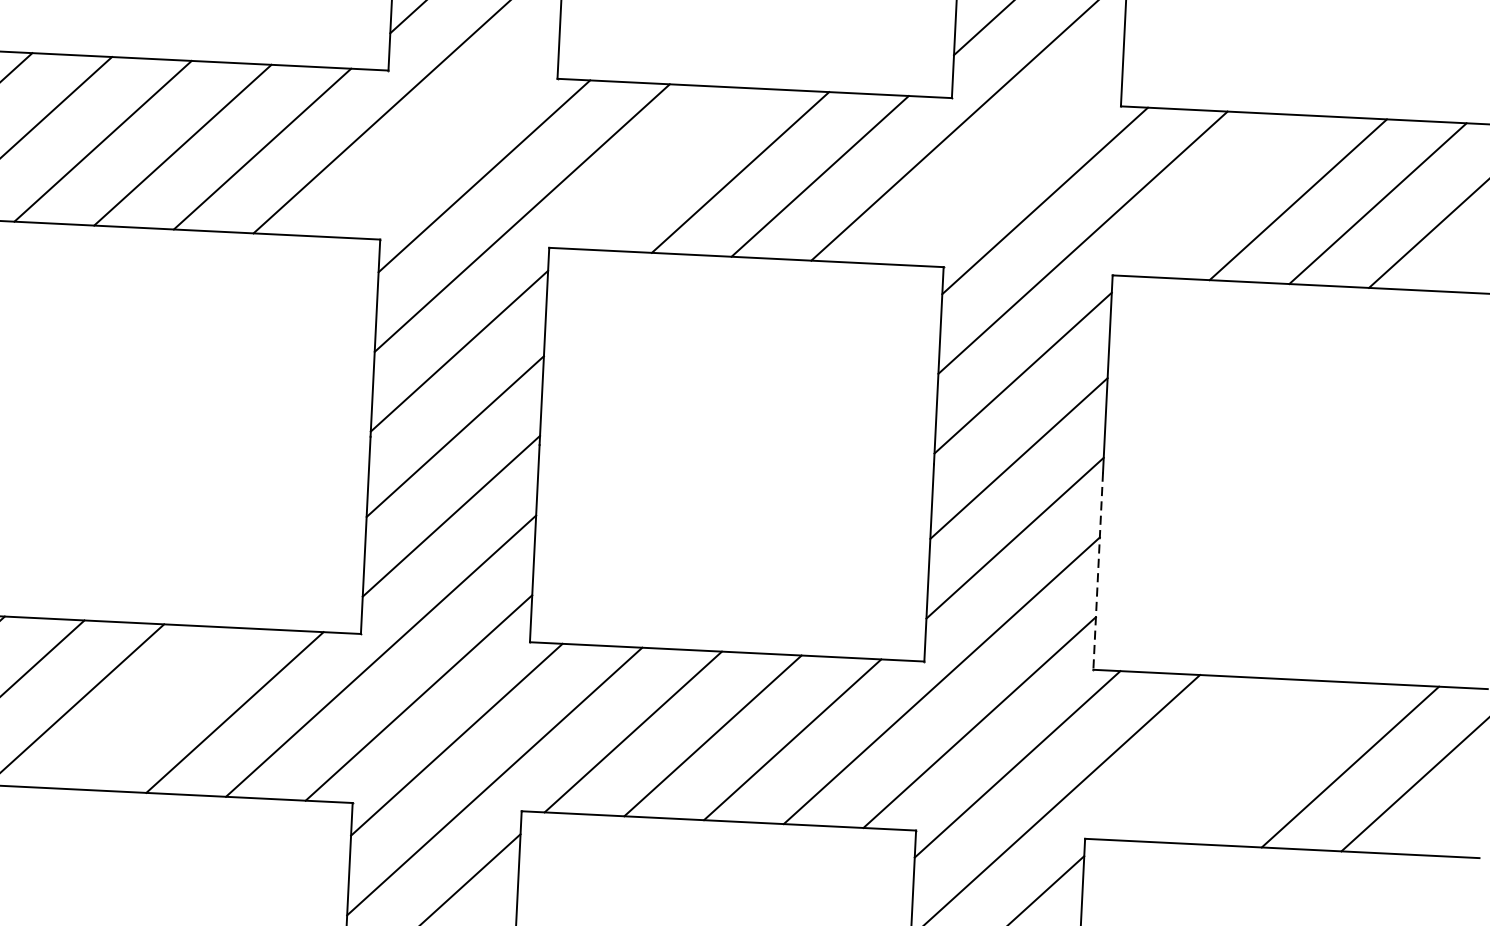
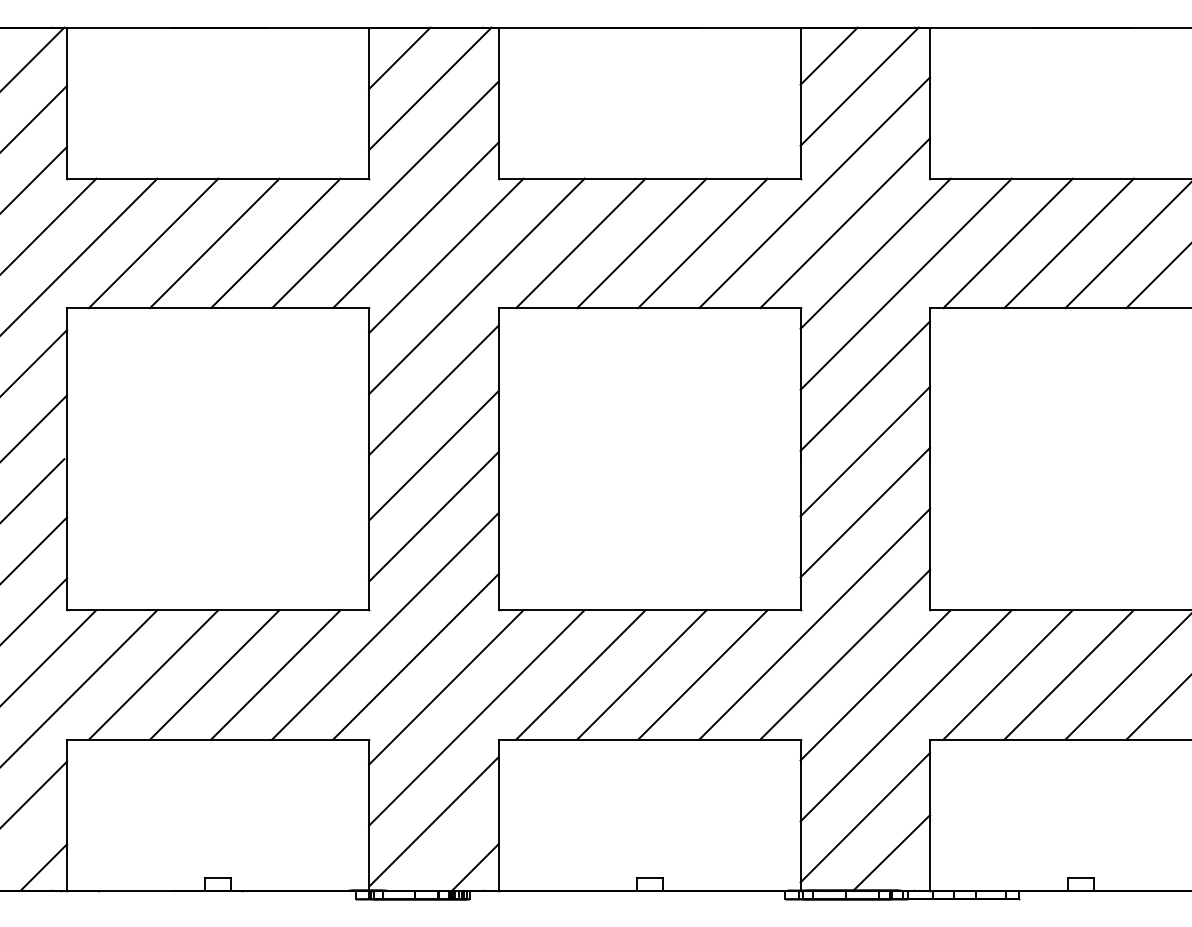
line: (446, 134) -> (415, 225), added
line: (1007, 159) -> (845, 223), added
line: (660, 168) -> (580, 243), added
line: (1217, 195) -> (1007, 243), added
line: (1098, 570) -> (930, 534), dashed -> solid
line: (154, 708) -> (214, 674), added
line: (1190, 758) -> (1007, 674), added
line: (1269, 762) -> (1068, 674), added

